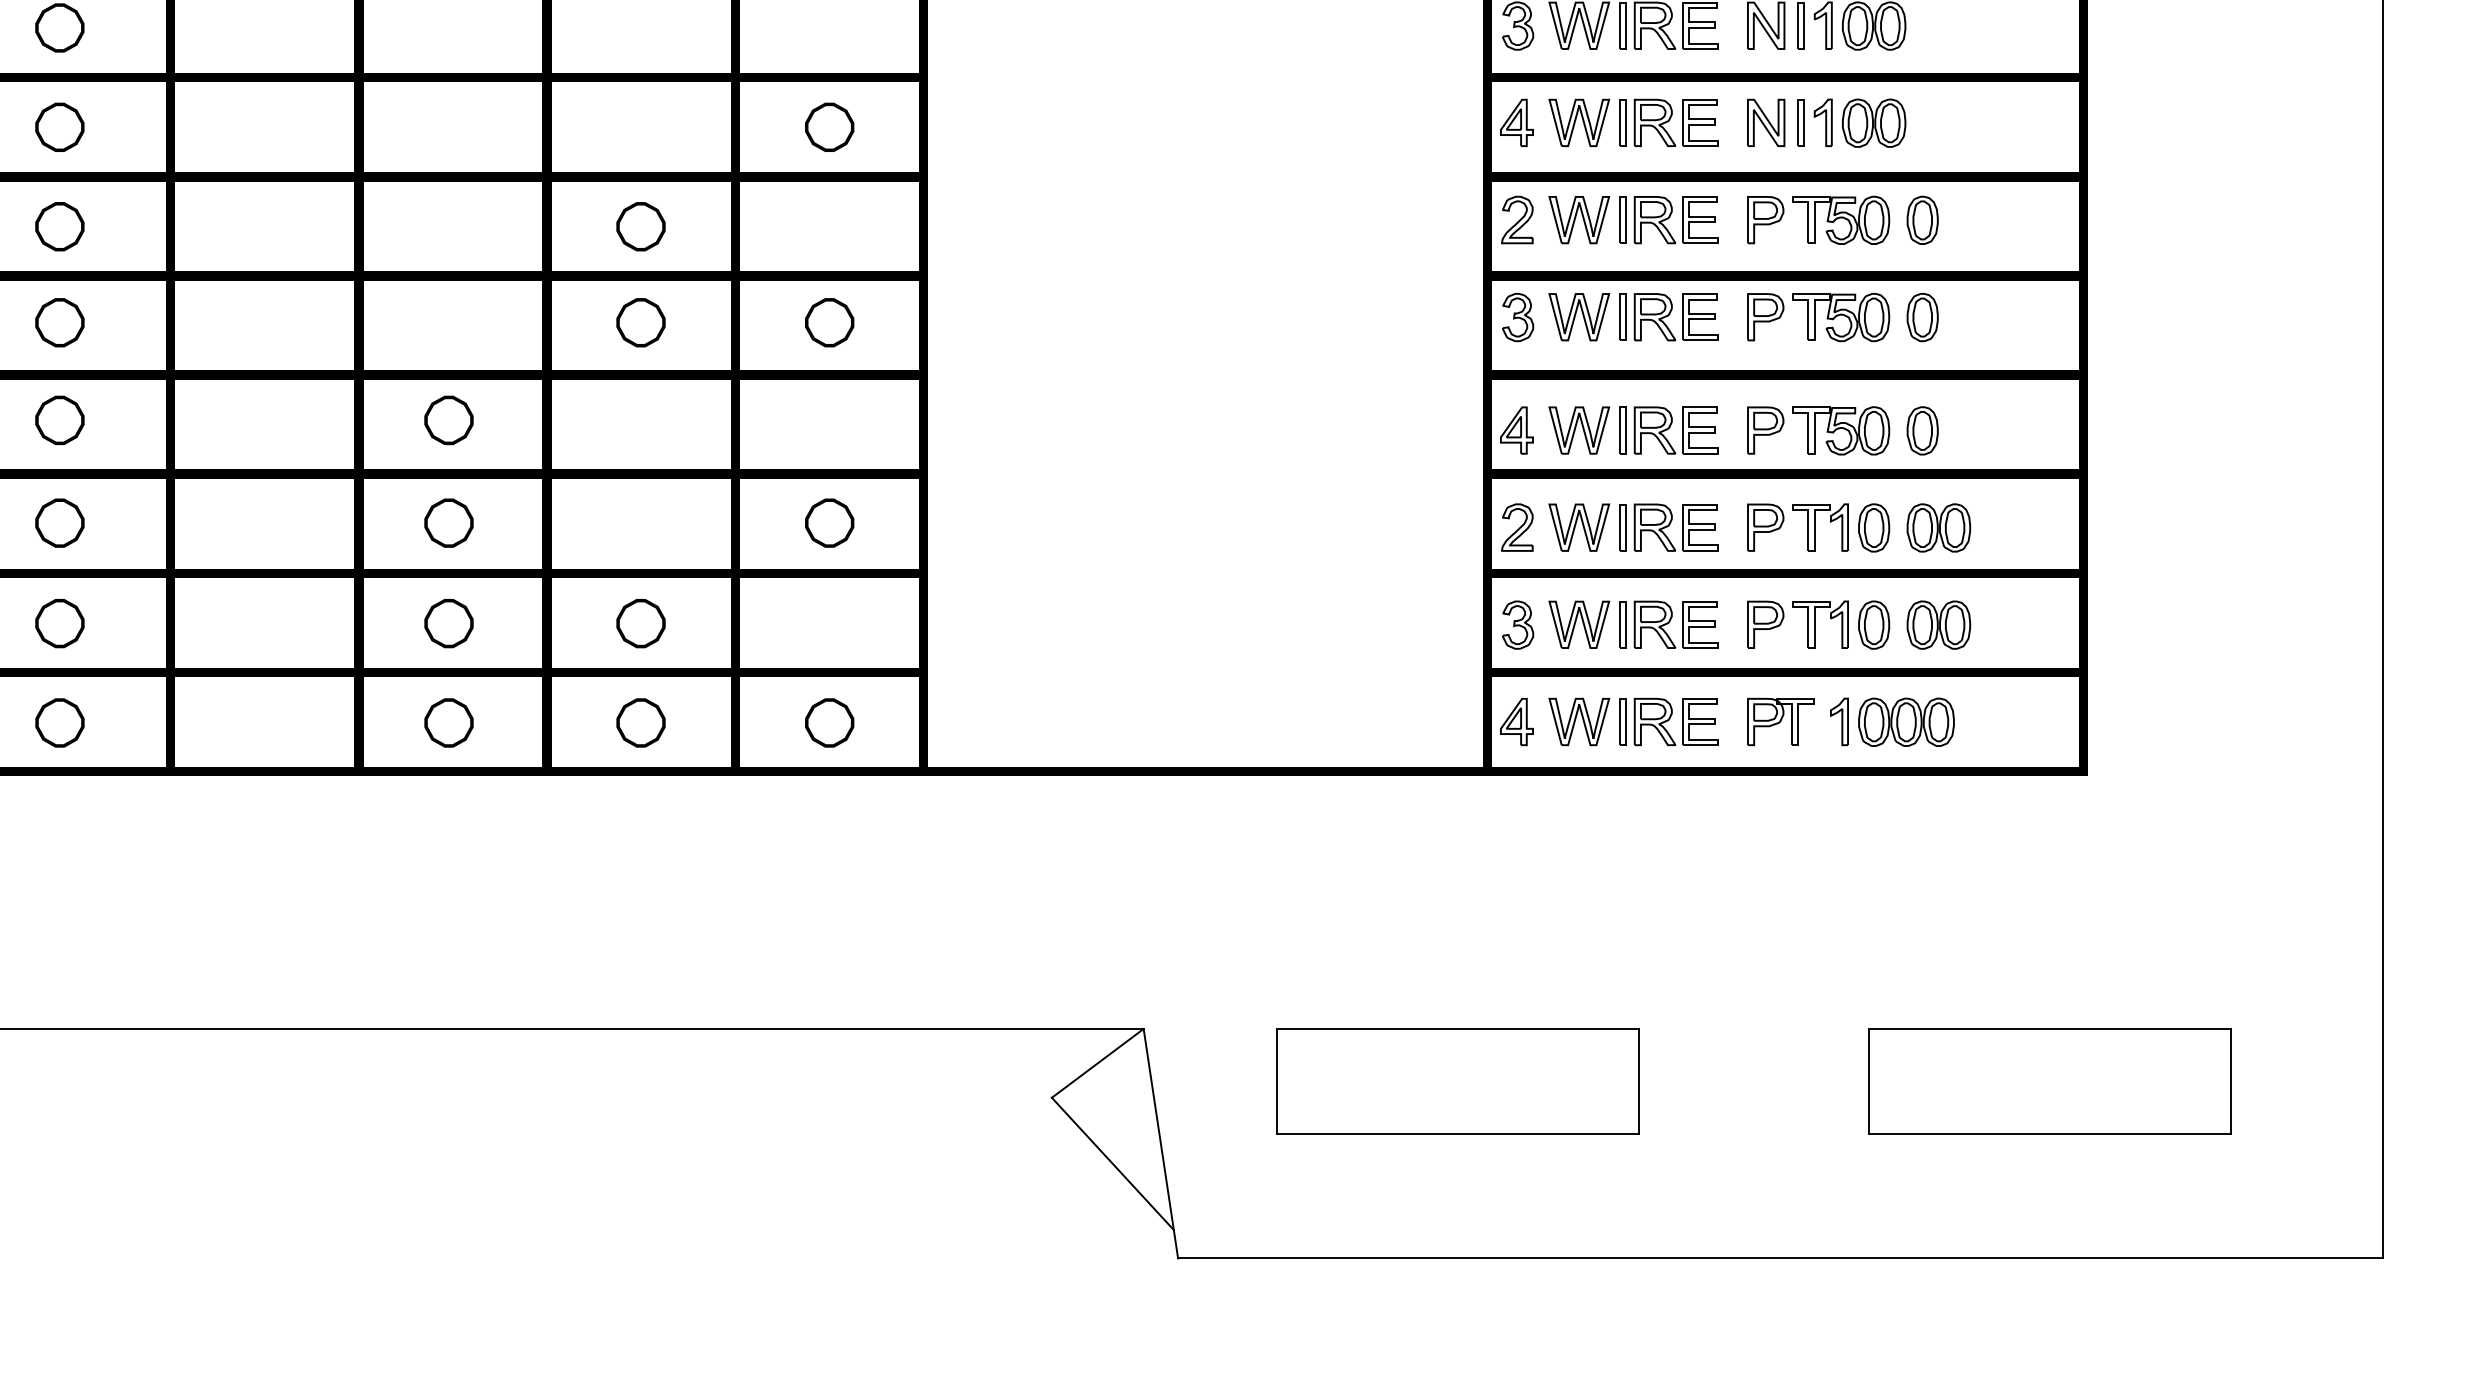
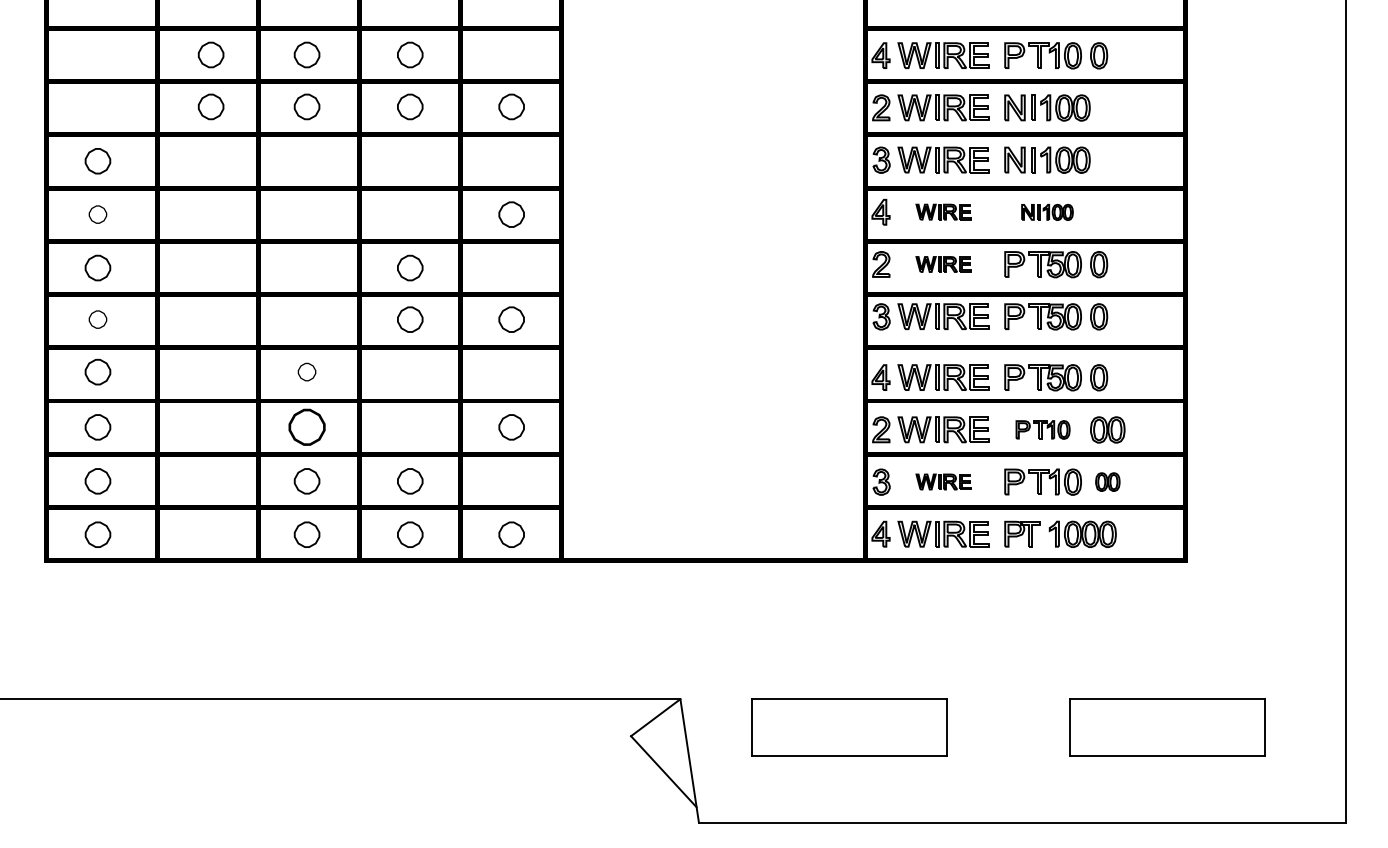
part: (1633, 121) -> (943, 211), size x0.6
part: (1826, 123) -> (1047, 212), size x0.6
part: (59, 127) -> (97, 214), size x0.7
part: (1633, 220) -> (943, 264), size x0.6
part: (59, 322) -> (97, 319), size x0.7
part: (447, 419) -> (306, 371), size x0.7
part: (447, 523) -> (306, 427), size x1.4
part: (1817, 527) -> (1042, 429), size x0.7
part: (1633, 623) -> (943, 481), size x0.6
part: (1938, 623) -> (1107, 481), size x0.7

